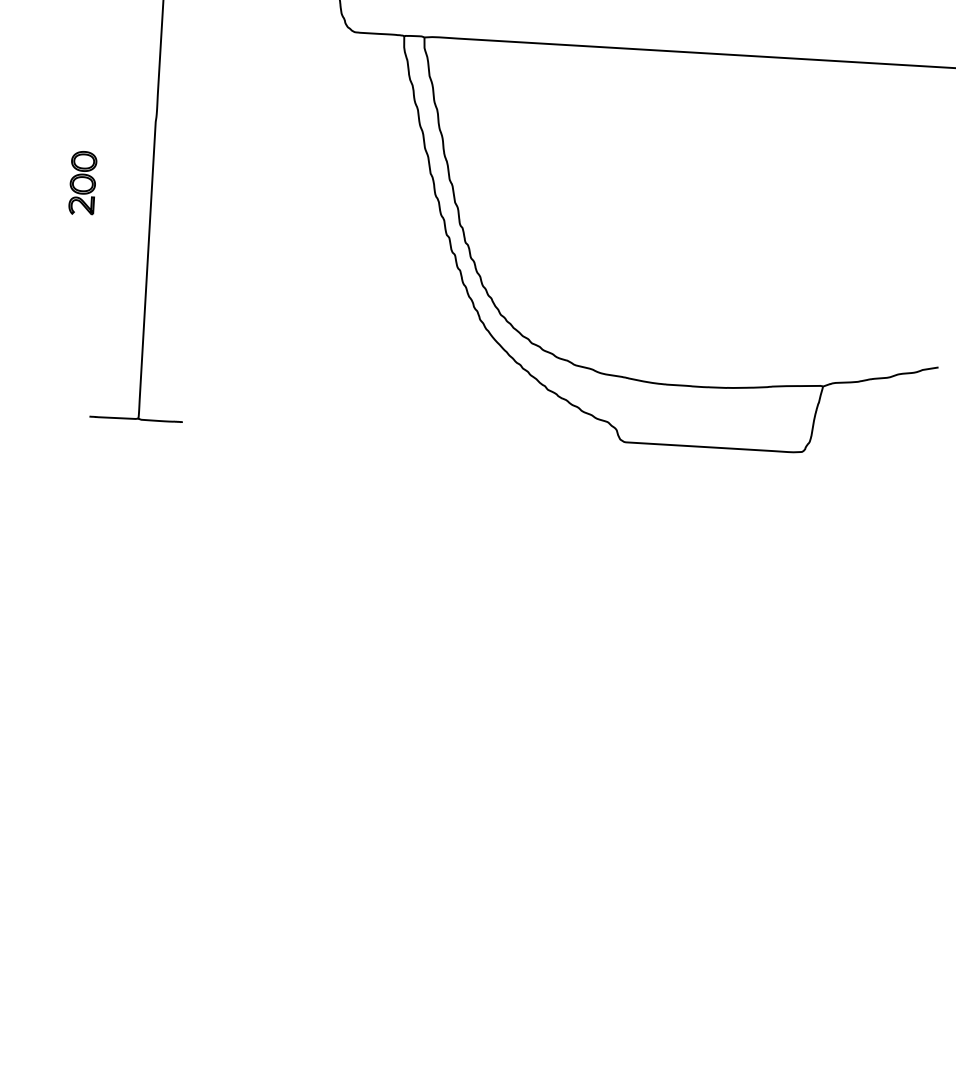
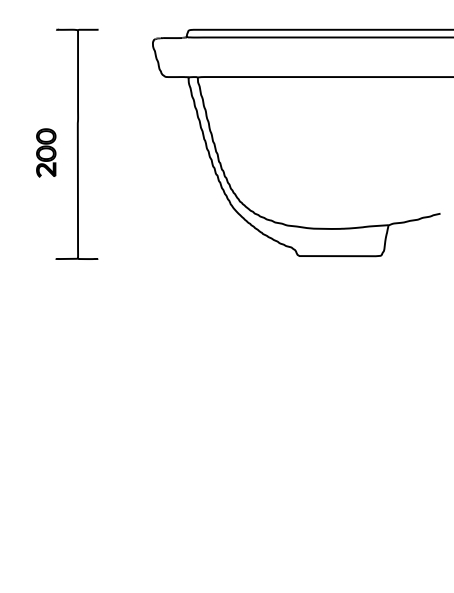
part: (83, 182) -> (46, 152), size x1.67

